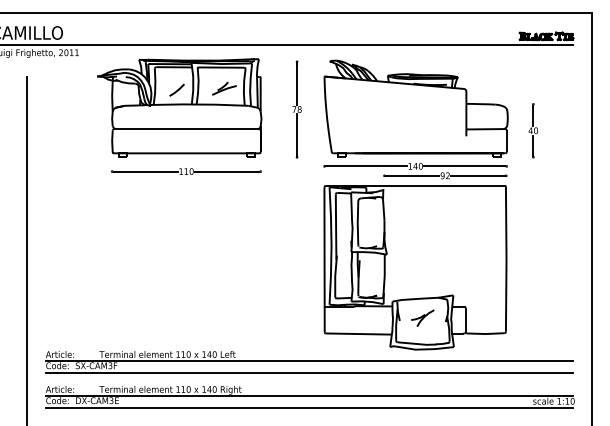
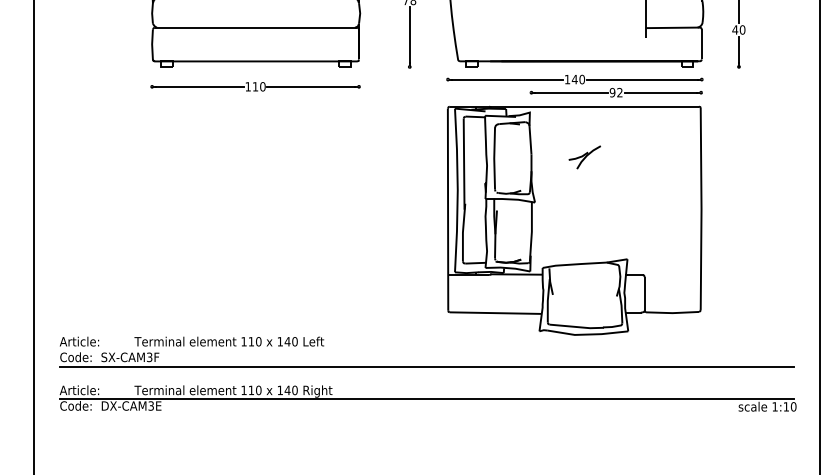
part: (422, 317) -> (584, 156), moved
line: (309, 360) -> (427, 350), removed
line: (309, 407) -> (427, 415), removed

